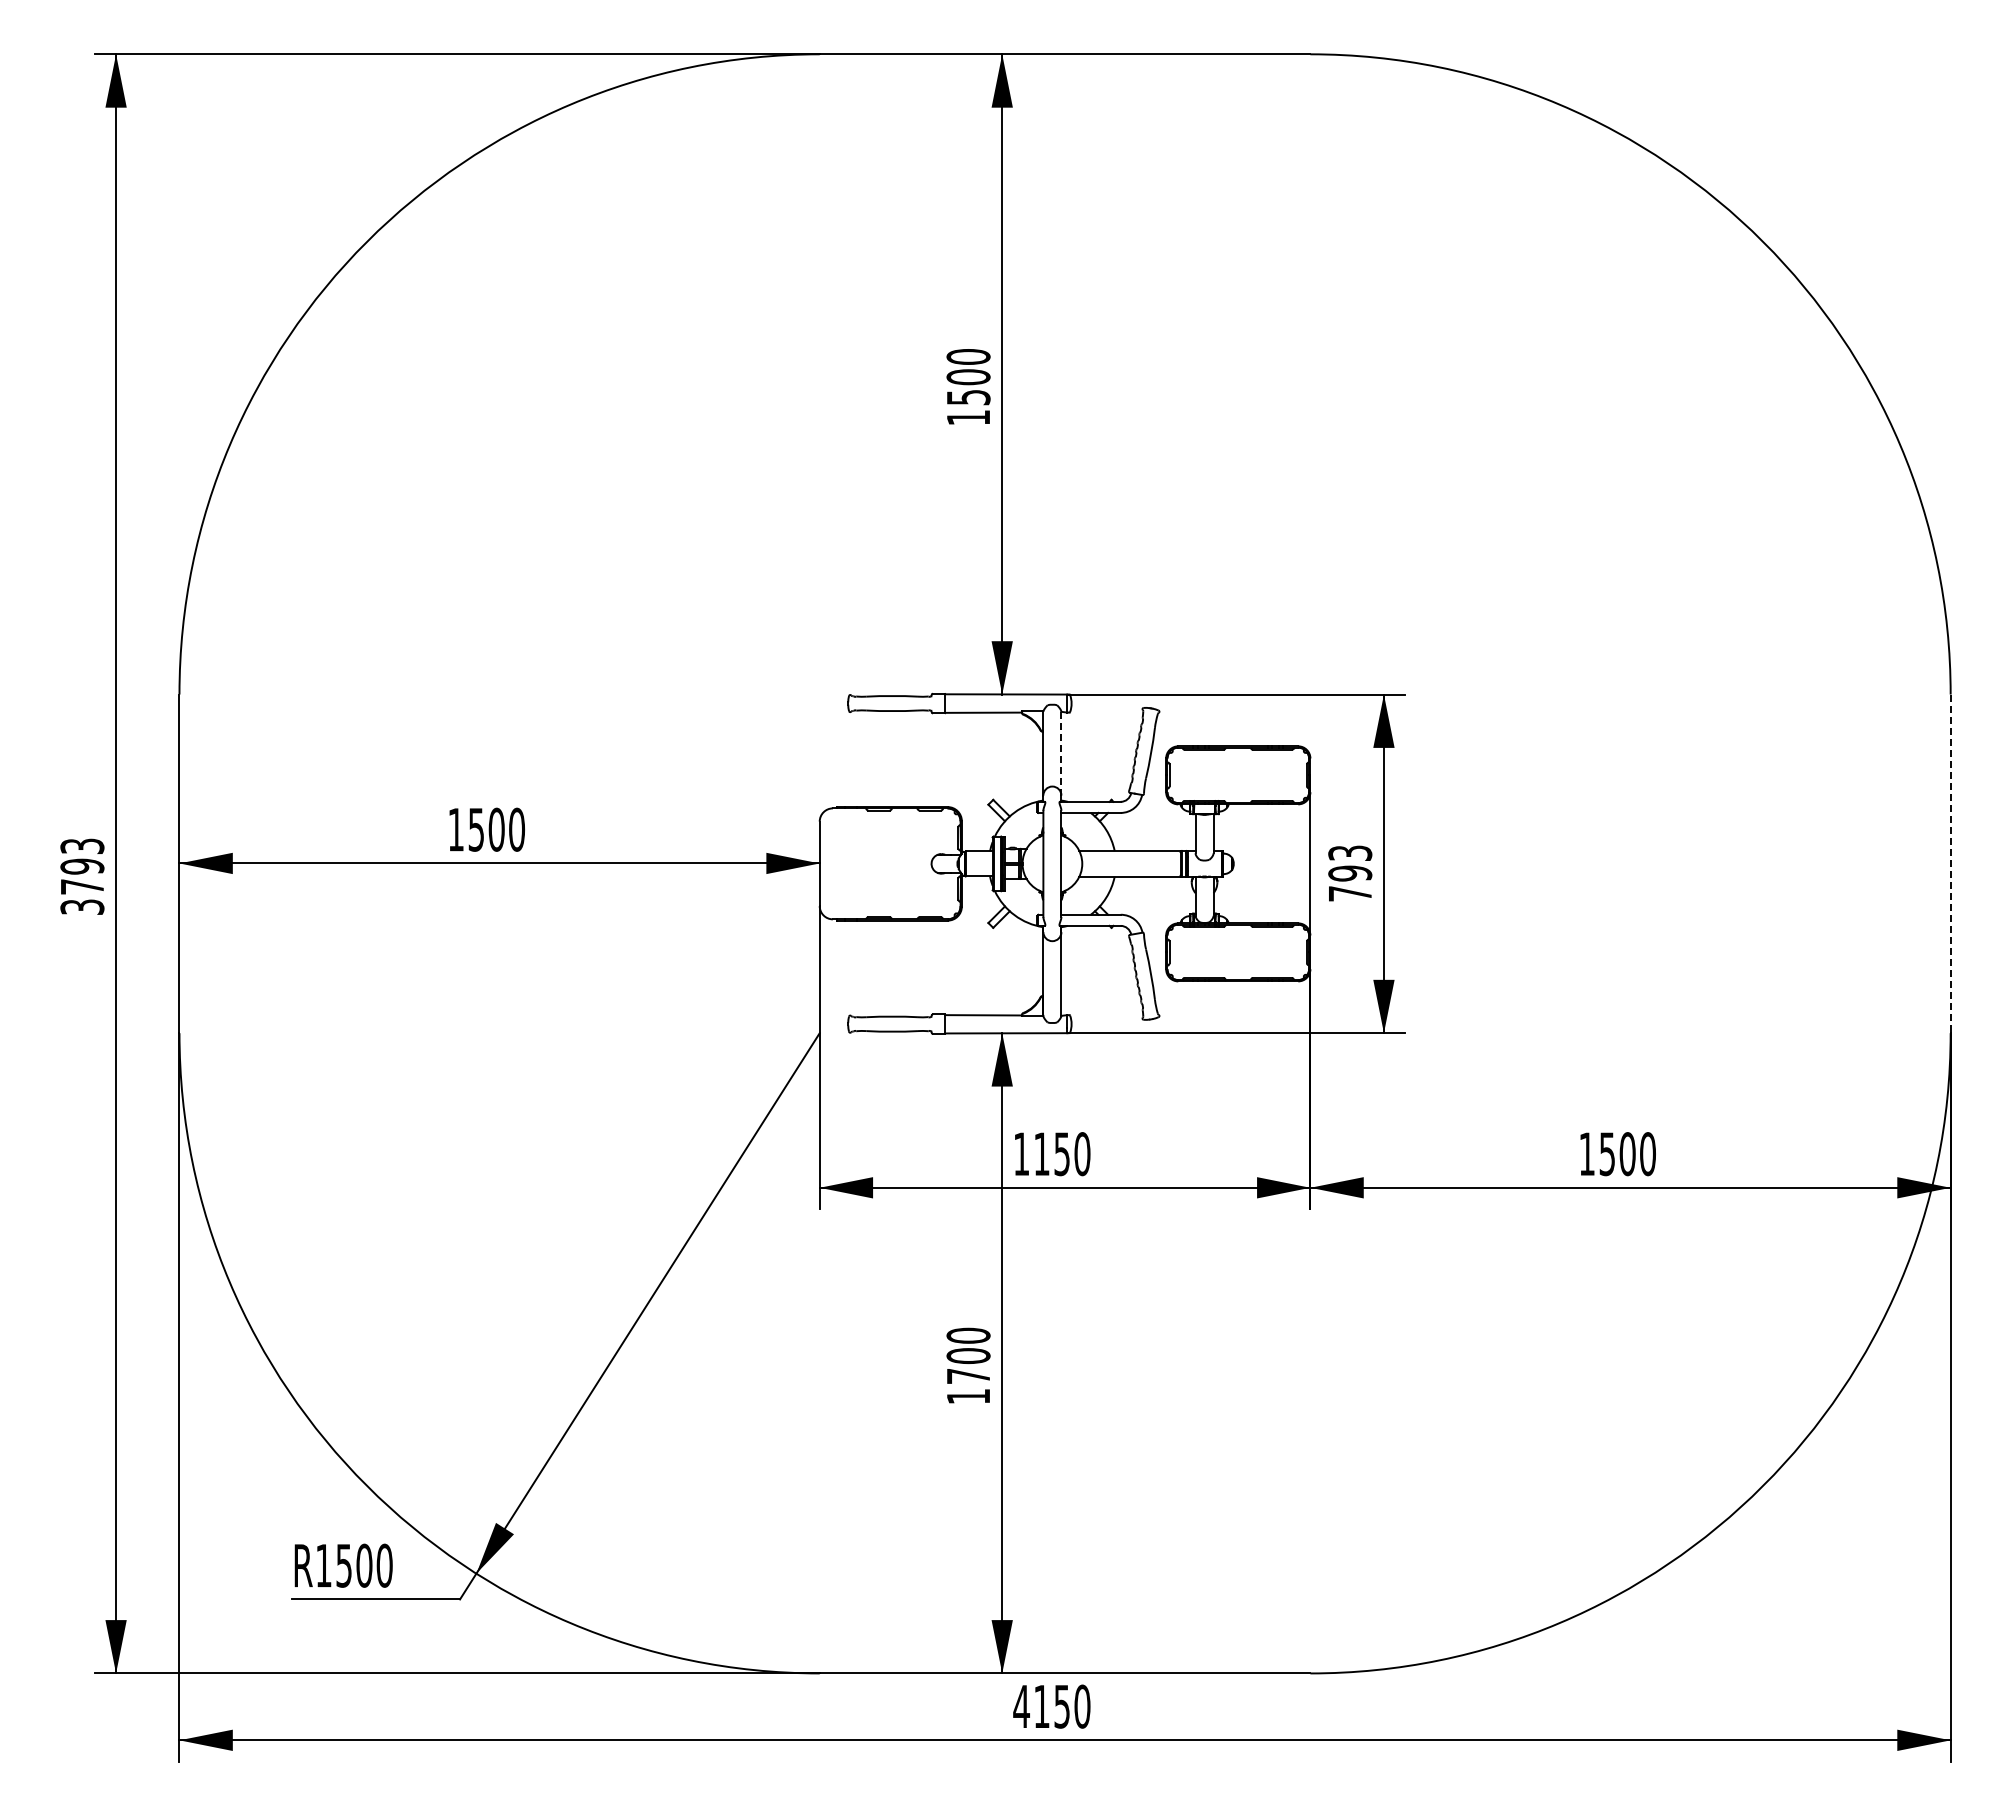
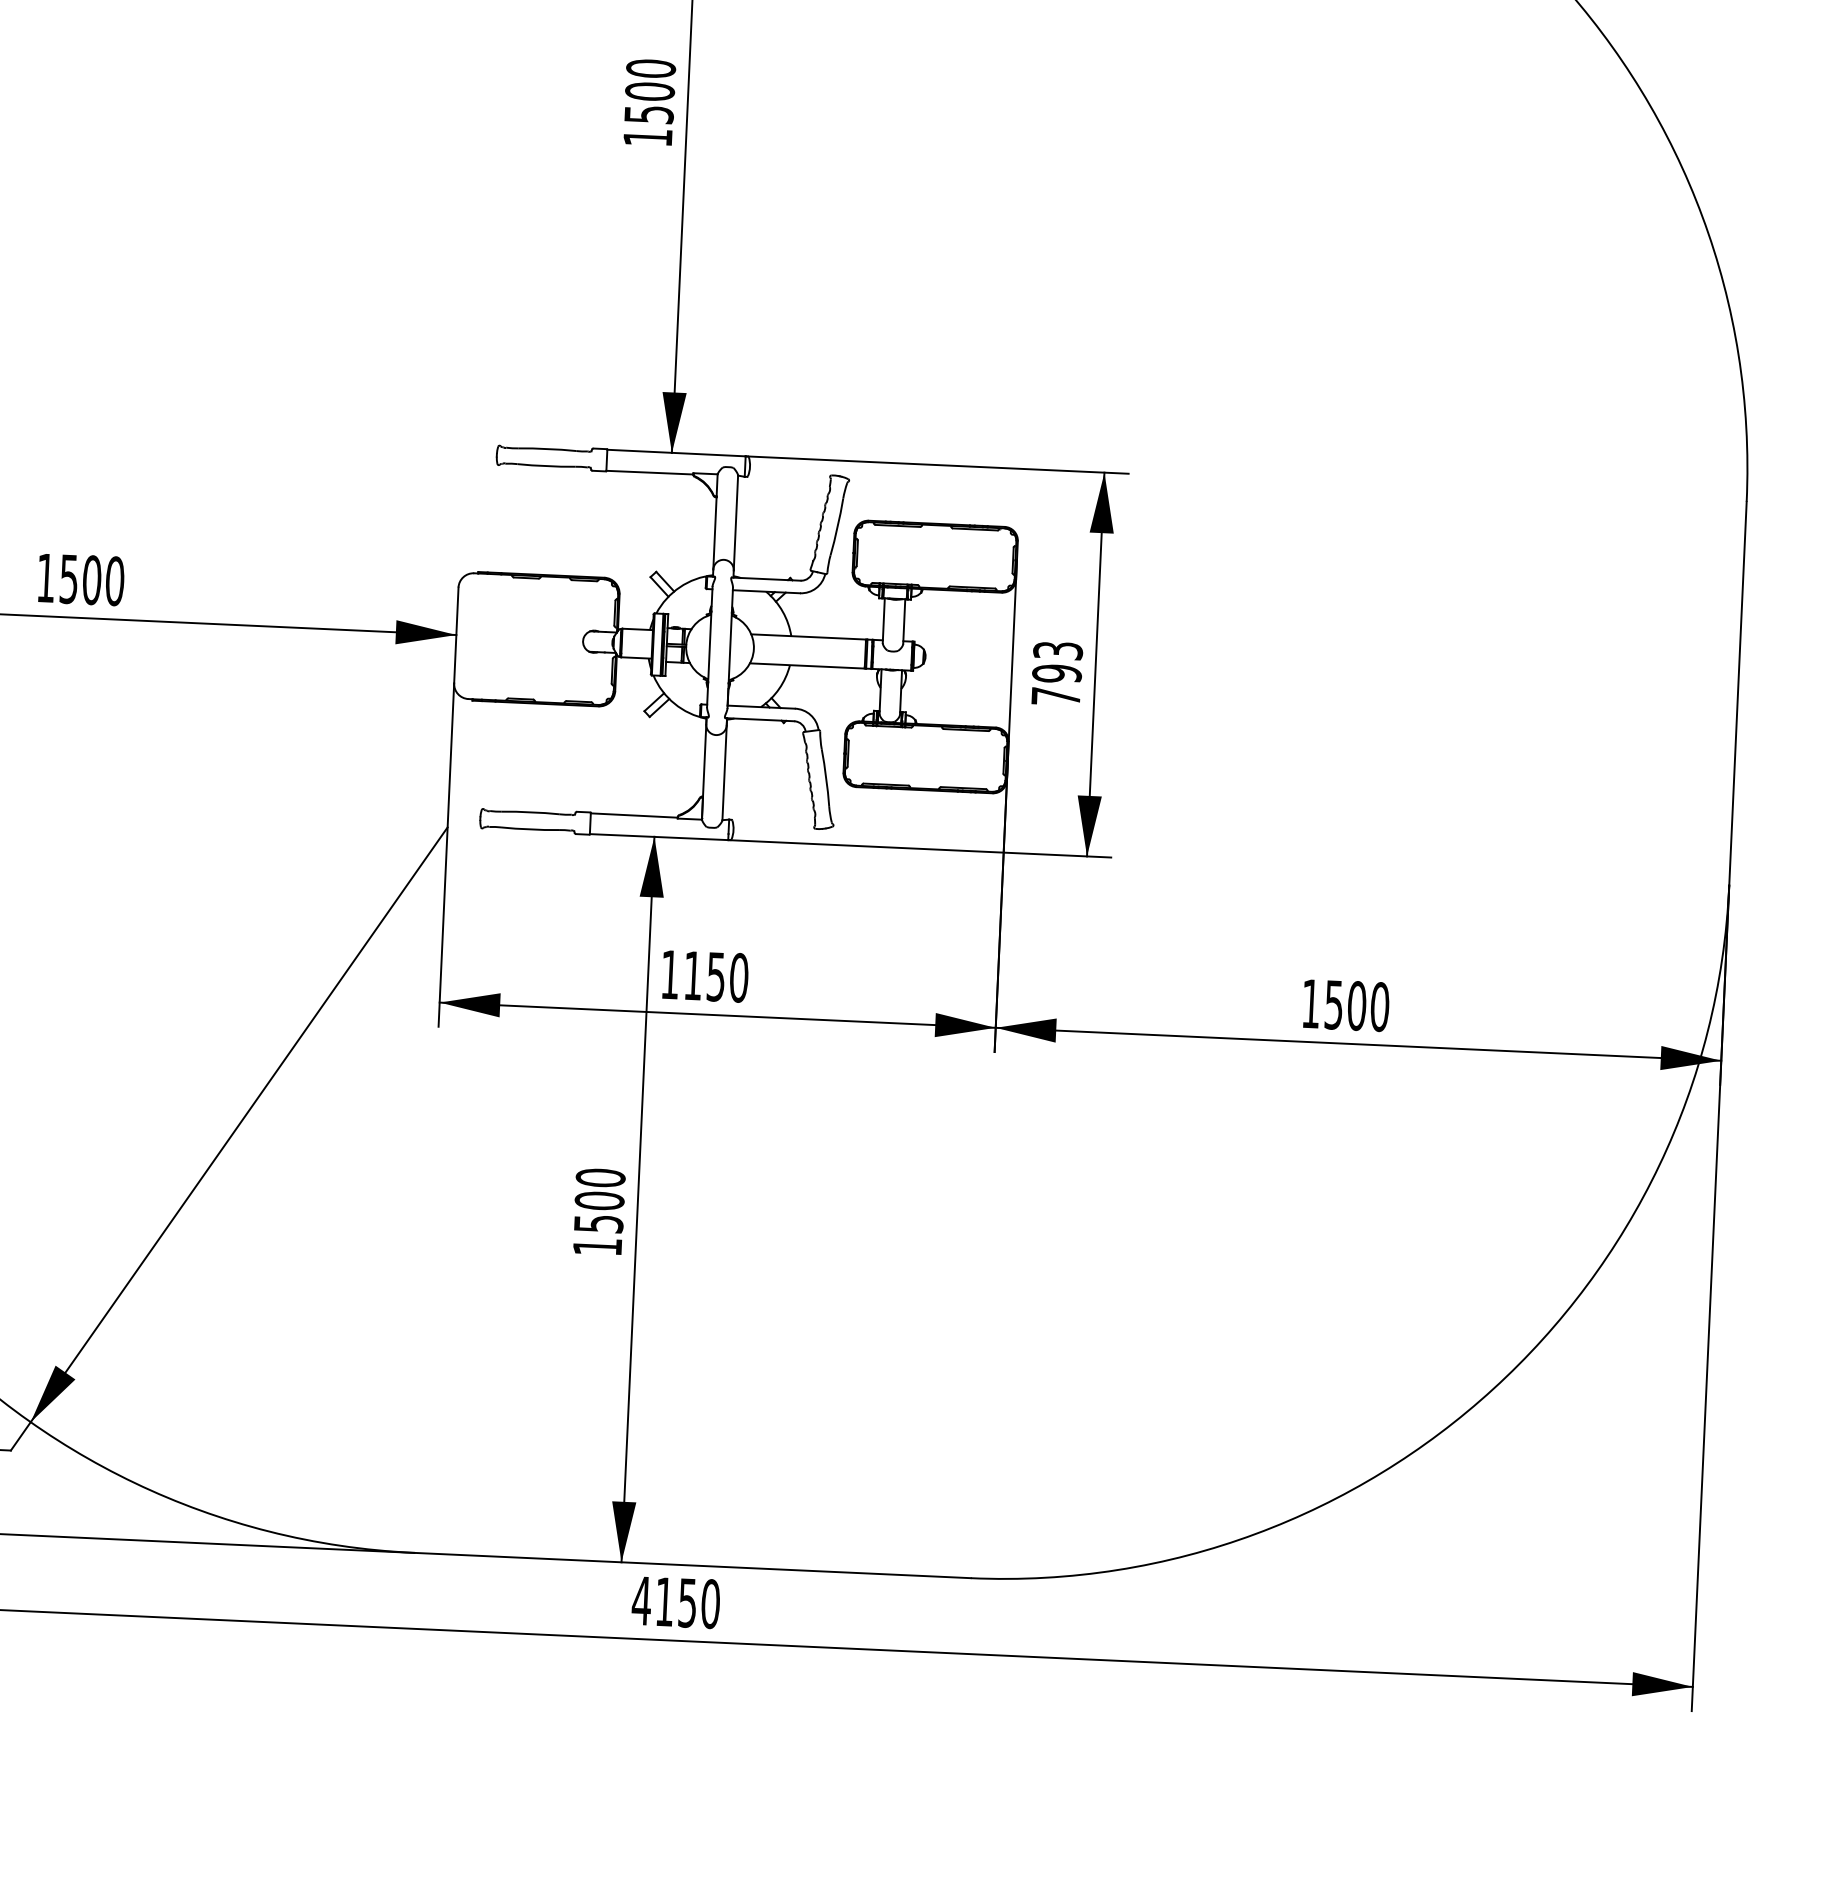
line: (1061, 753) -> (736, 522), dashed -> solid
line: (1950, 864) -> (1737, 694), dashed -> solid
text: (968, 1376) -> (598, 1224), 1700 -> 1500

